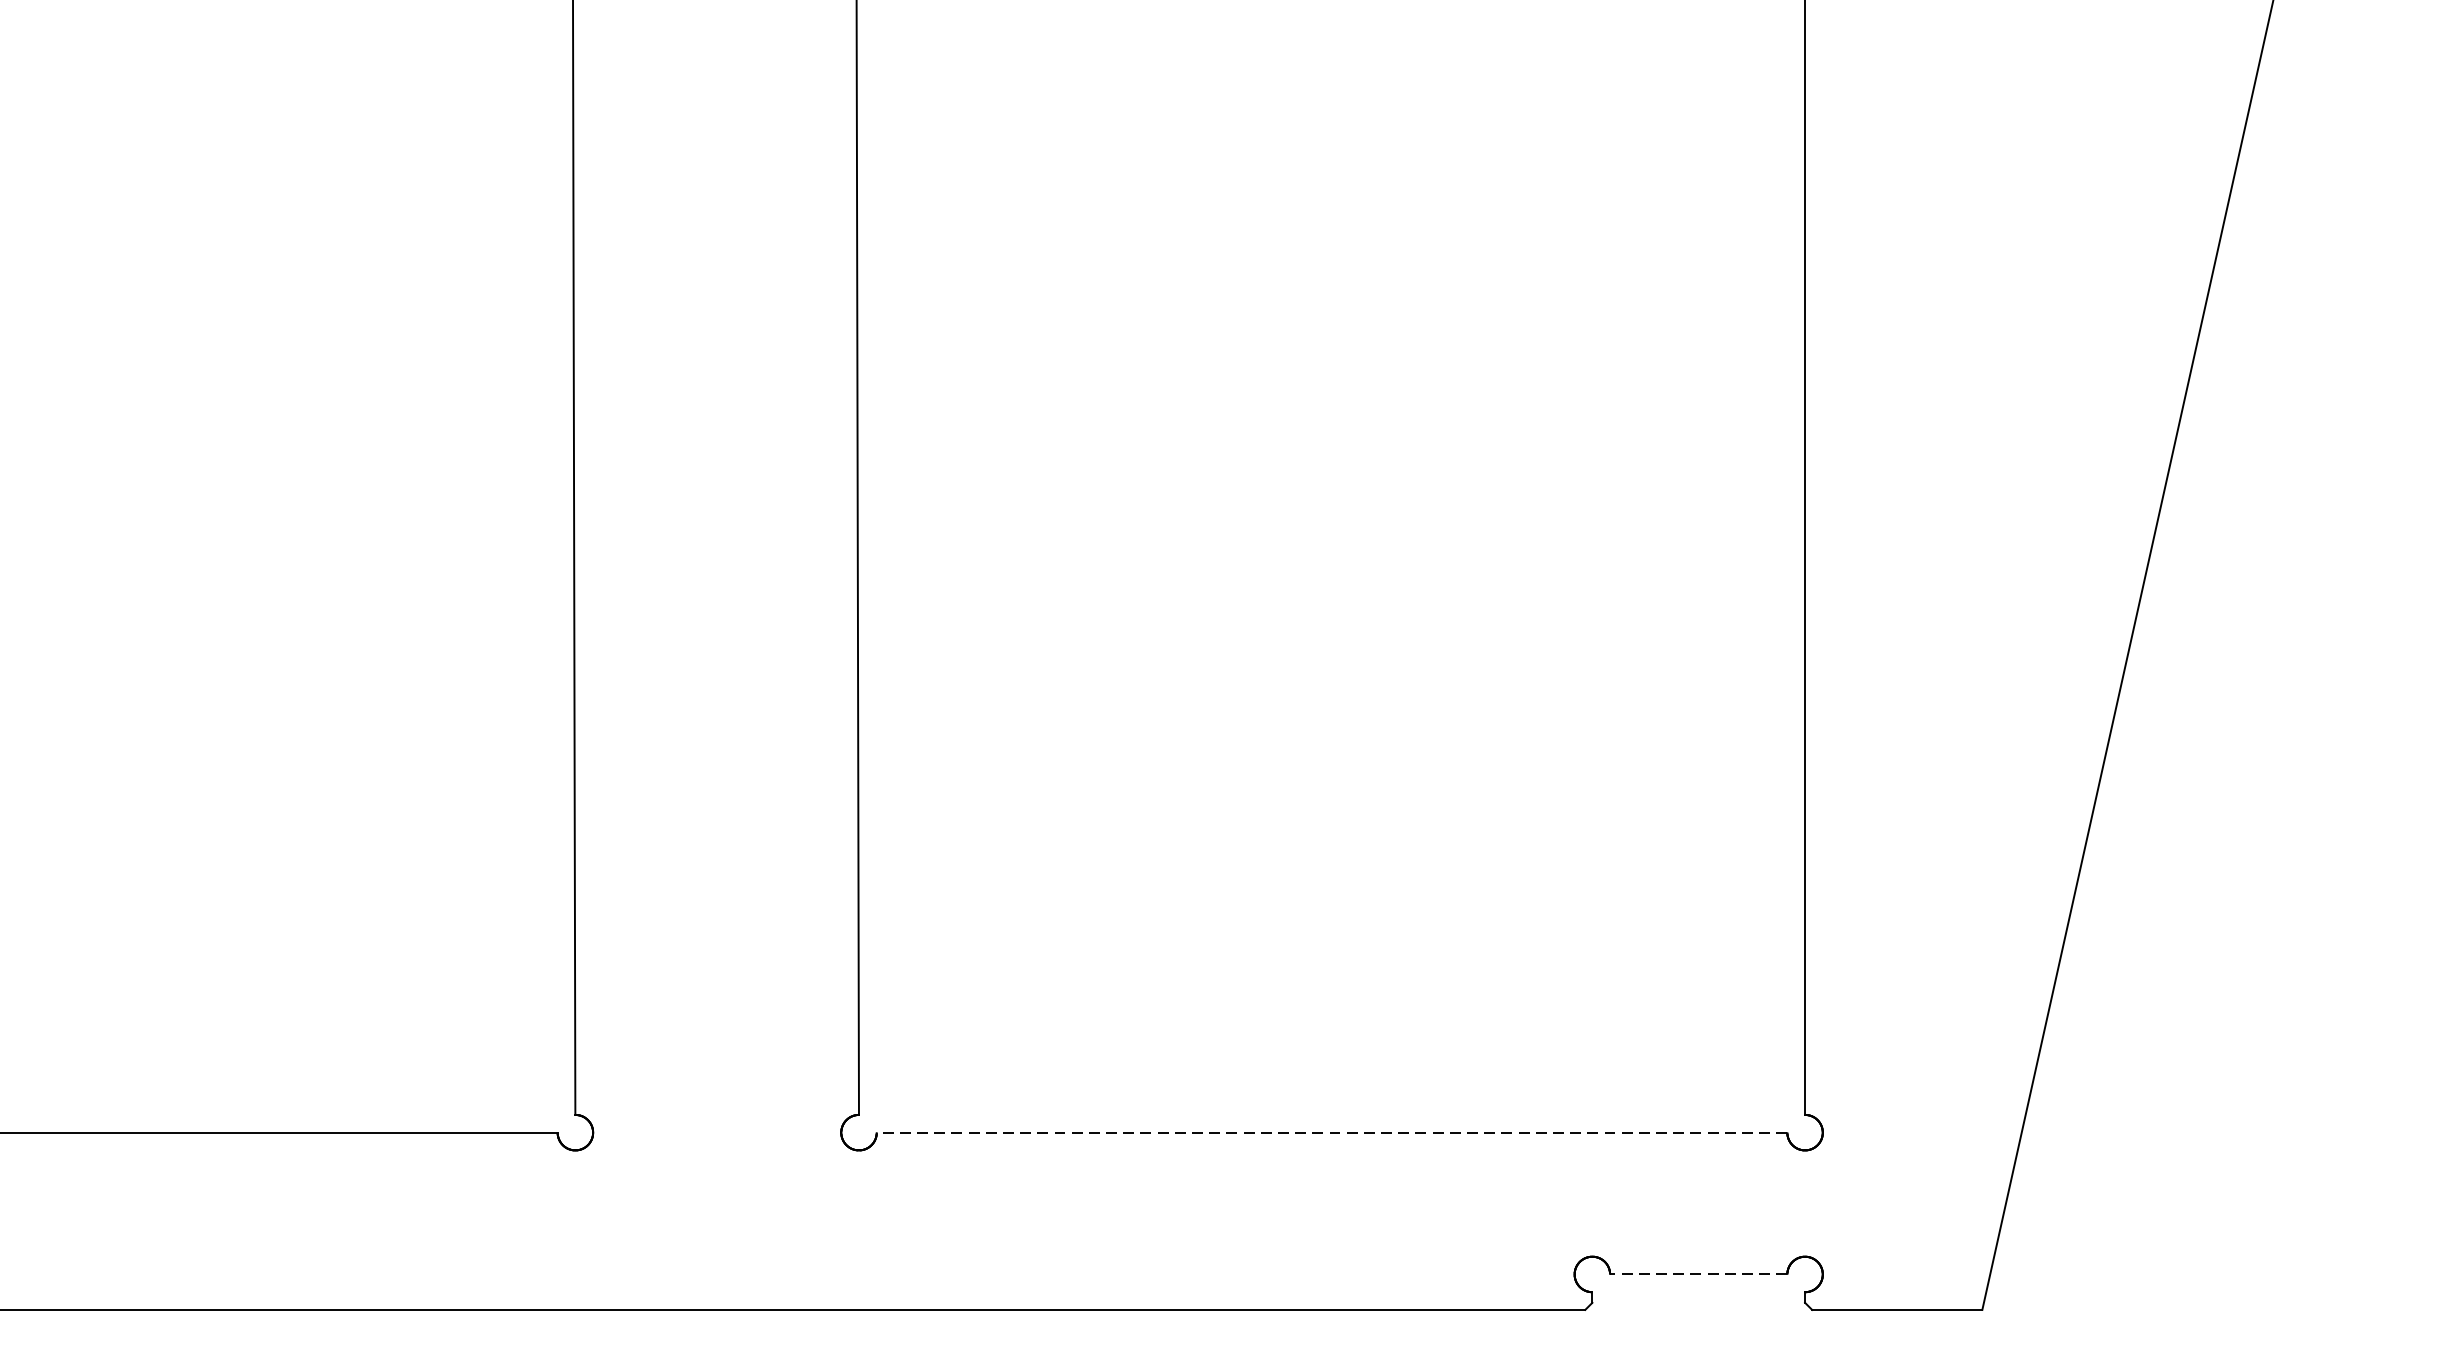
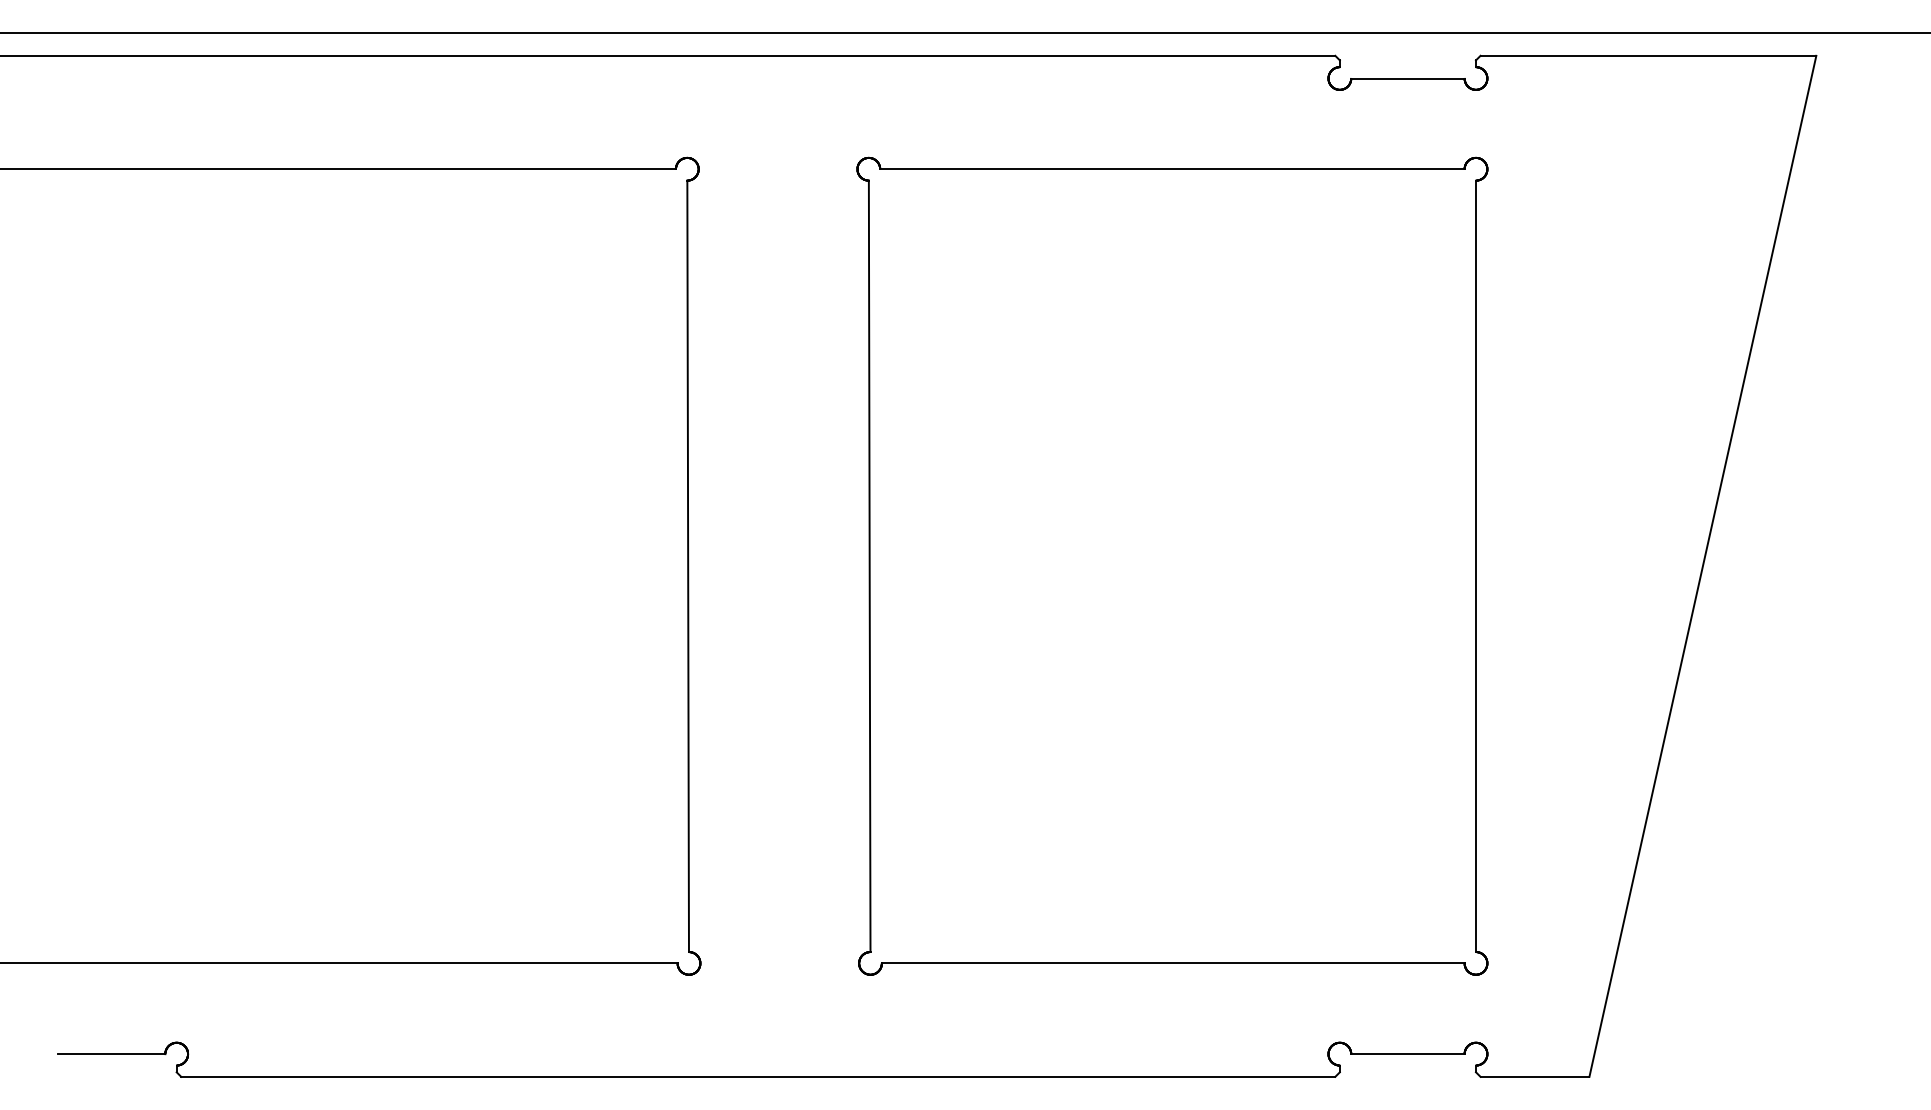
line: (1330, 1132) -> (1172, 963), dashed -> solid
line: (1698, 1275) -> (1407, 1054), dashed -> solid

